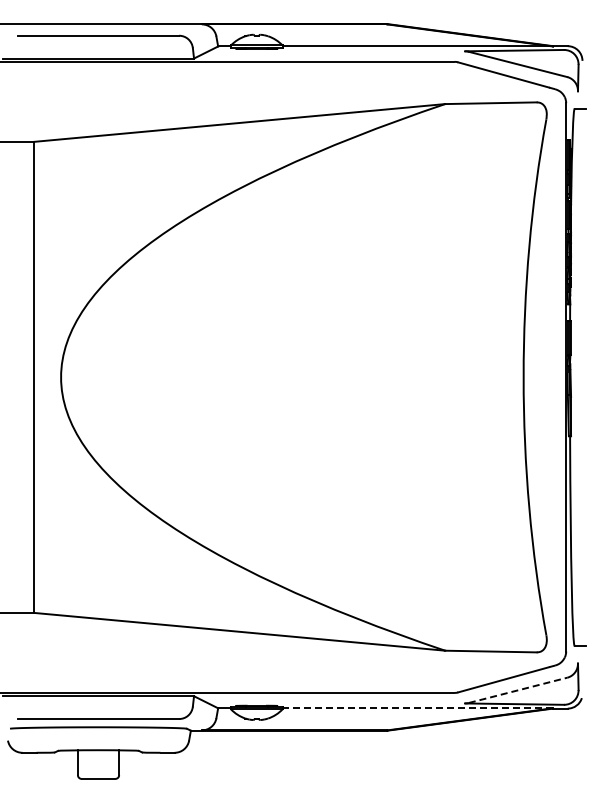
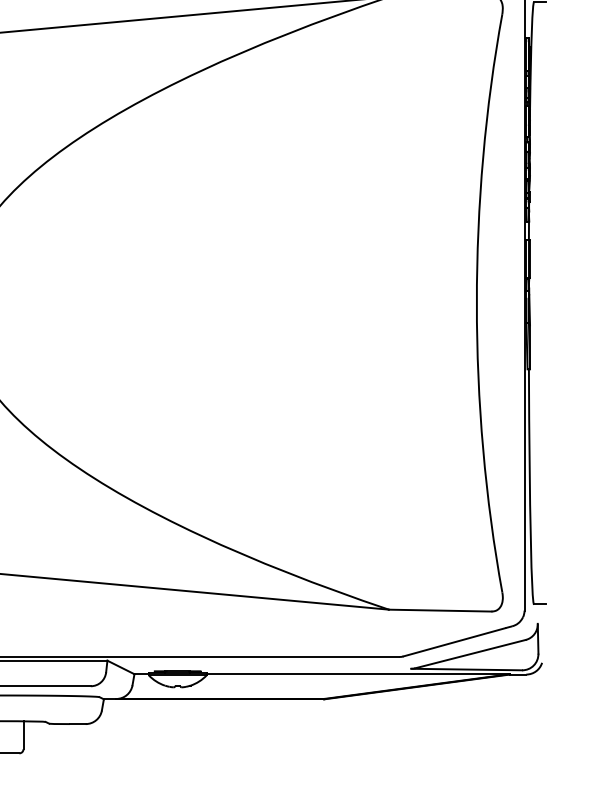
line: (518, 690) -> (471, 654), dashed -> solid
line: (417, 708) -> (357, 674), dashed -> solid

